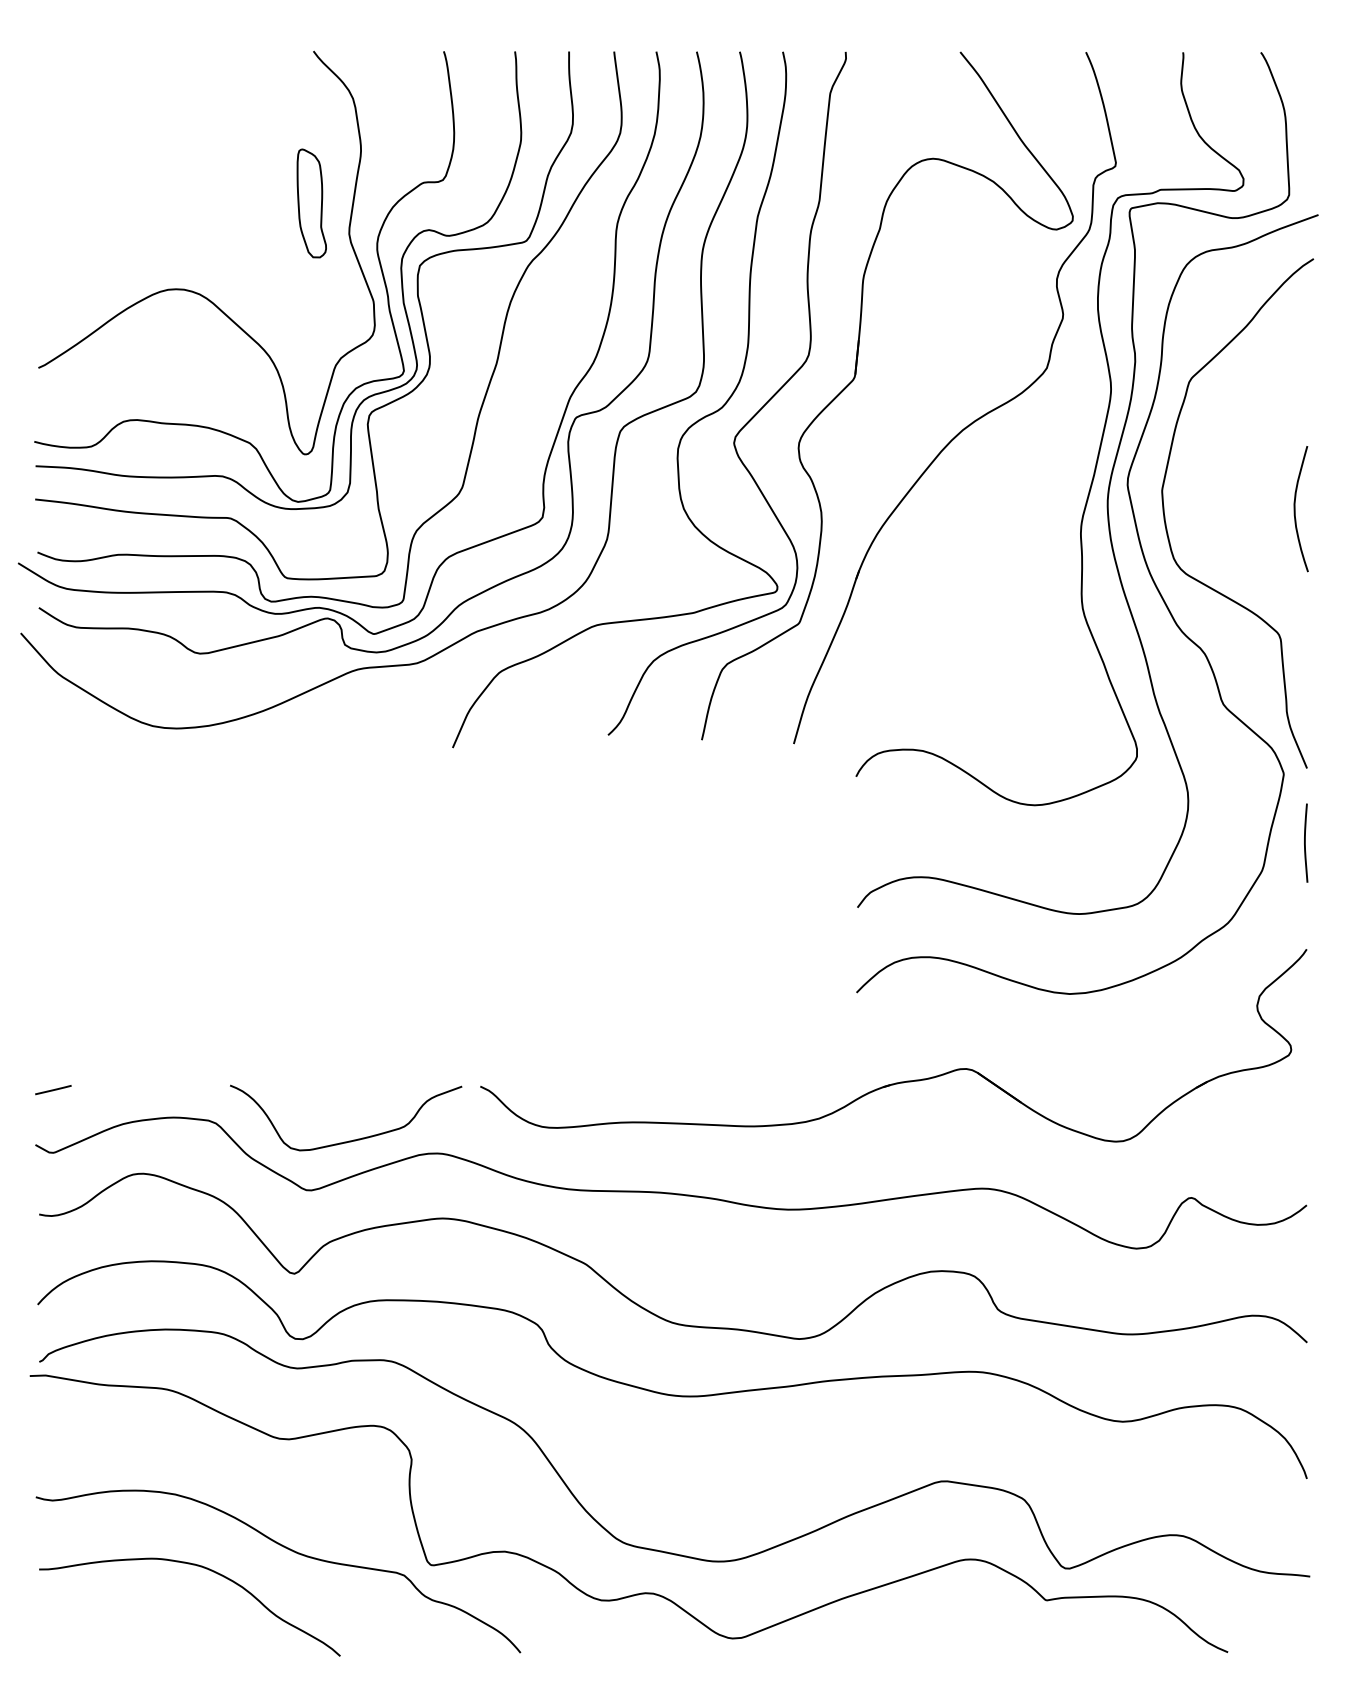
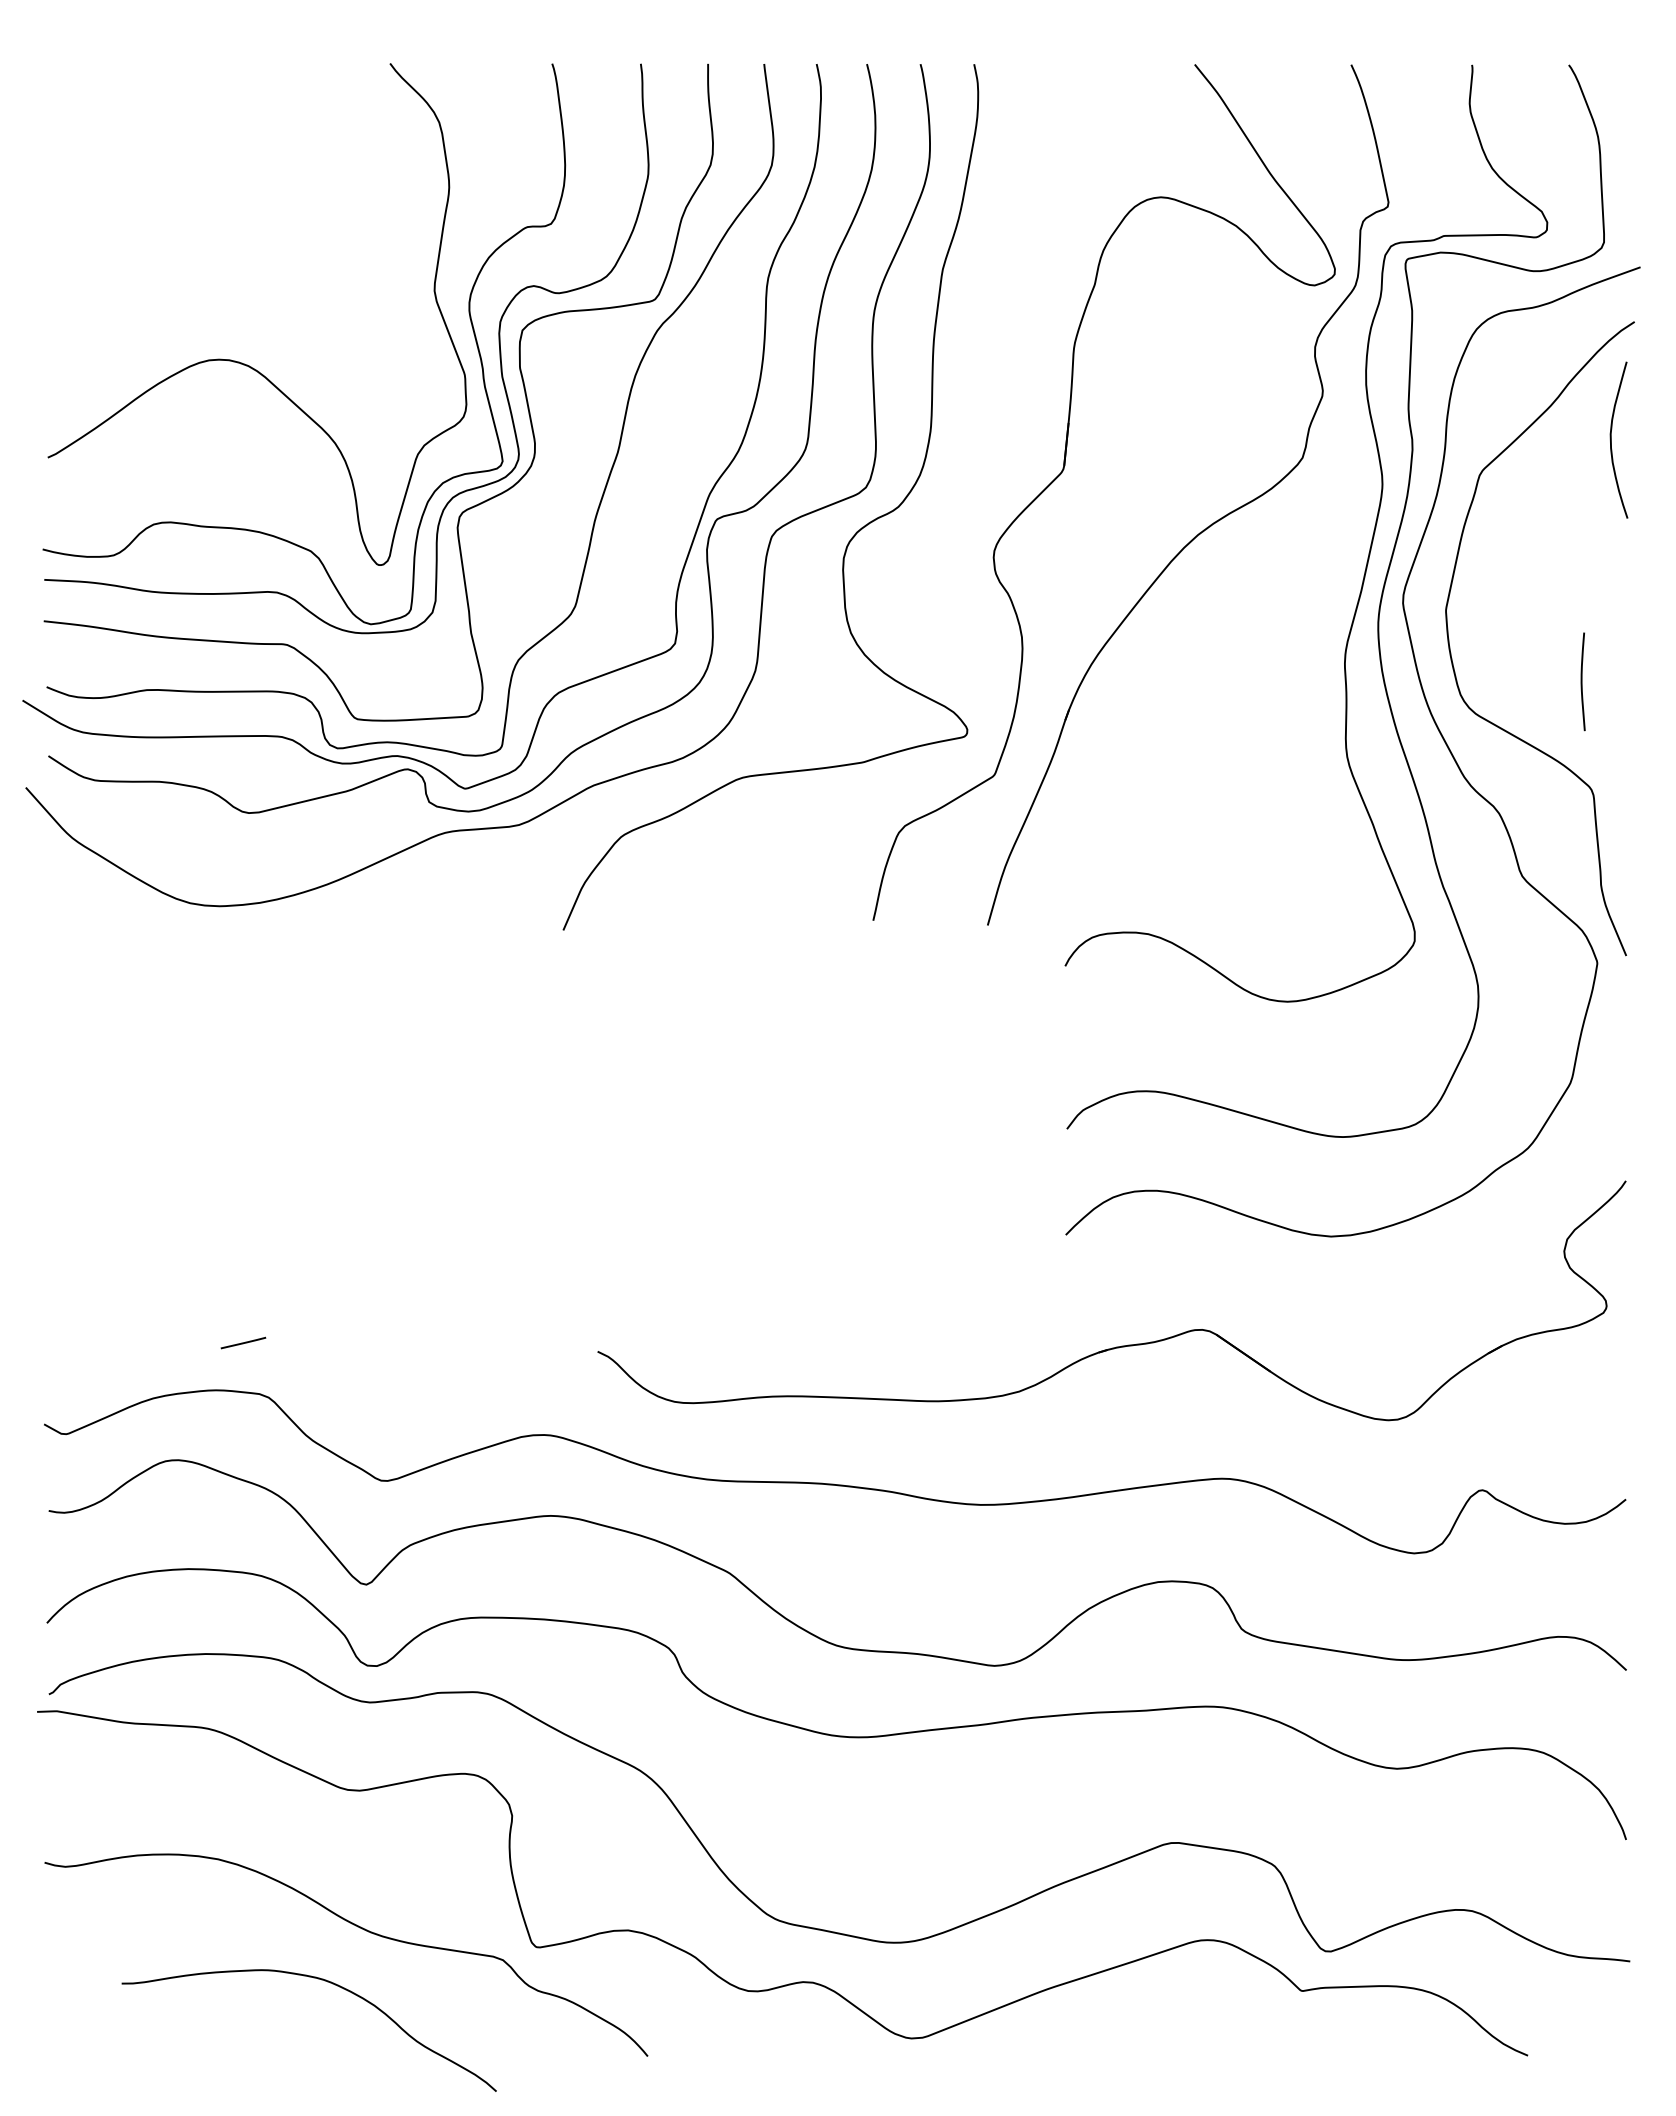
part: (311, 203) -> (387, 252), removed
curve: (751, 417) -> (935, 519), removed
curve: (1295, 508) -> (1611, 439), moved
curve: (1305, 842) -> (1582, 681), moved
line: (53, 1089) -> (243, 1342), moved
curve: (351, 1140) -> (437, 1418), removed
curve: (202, 1567) -> (324, 1981), moved

